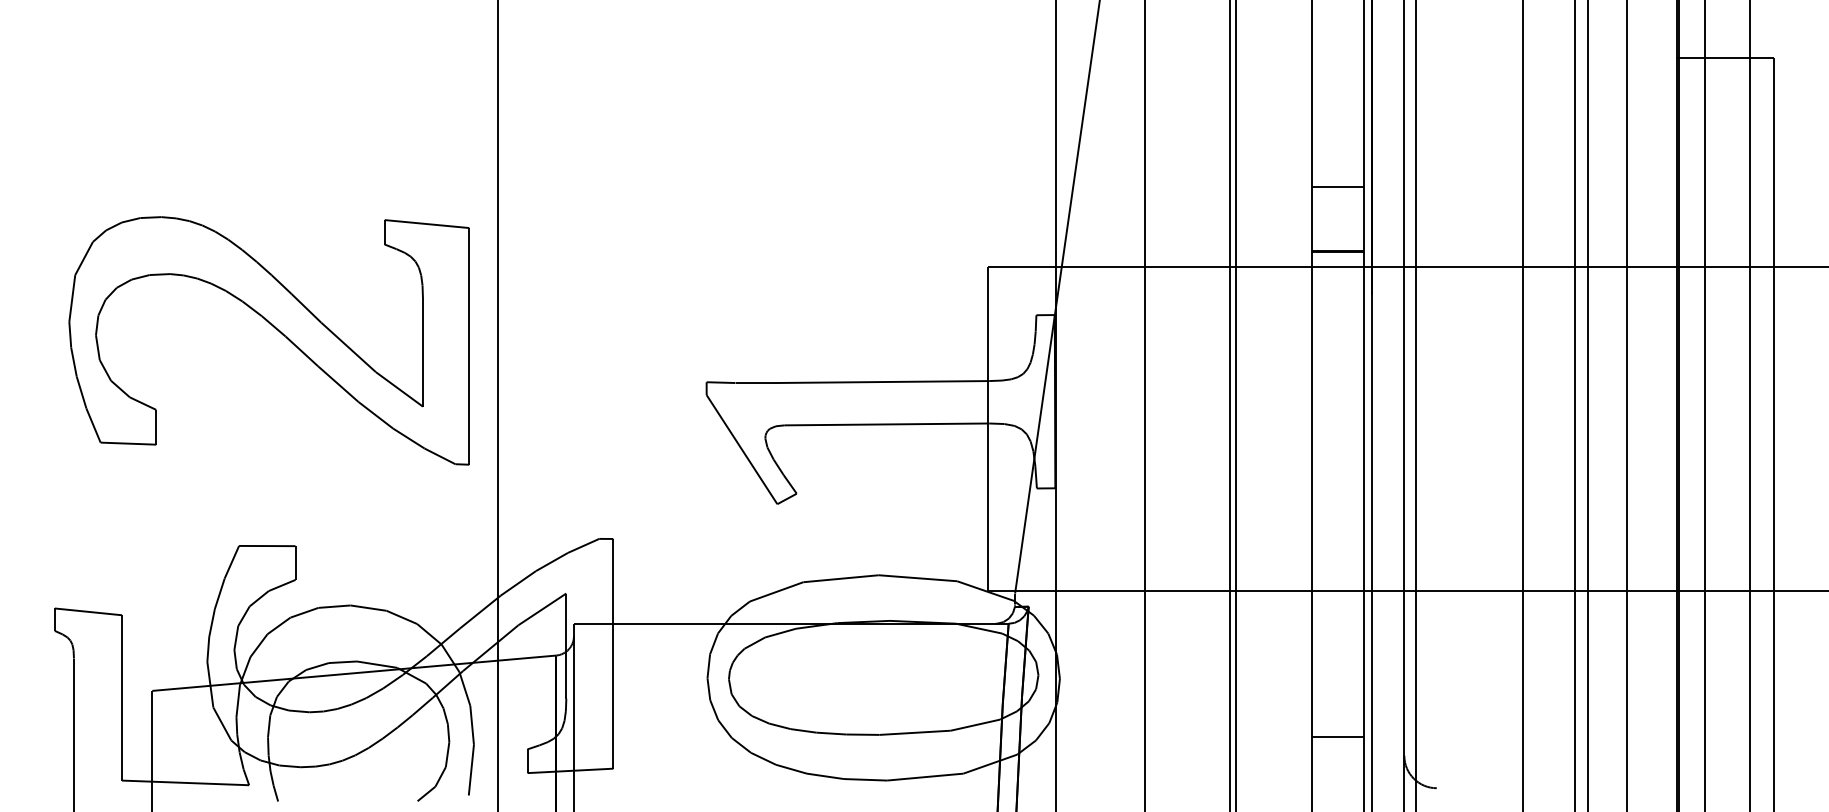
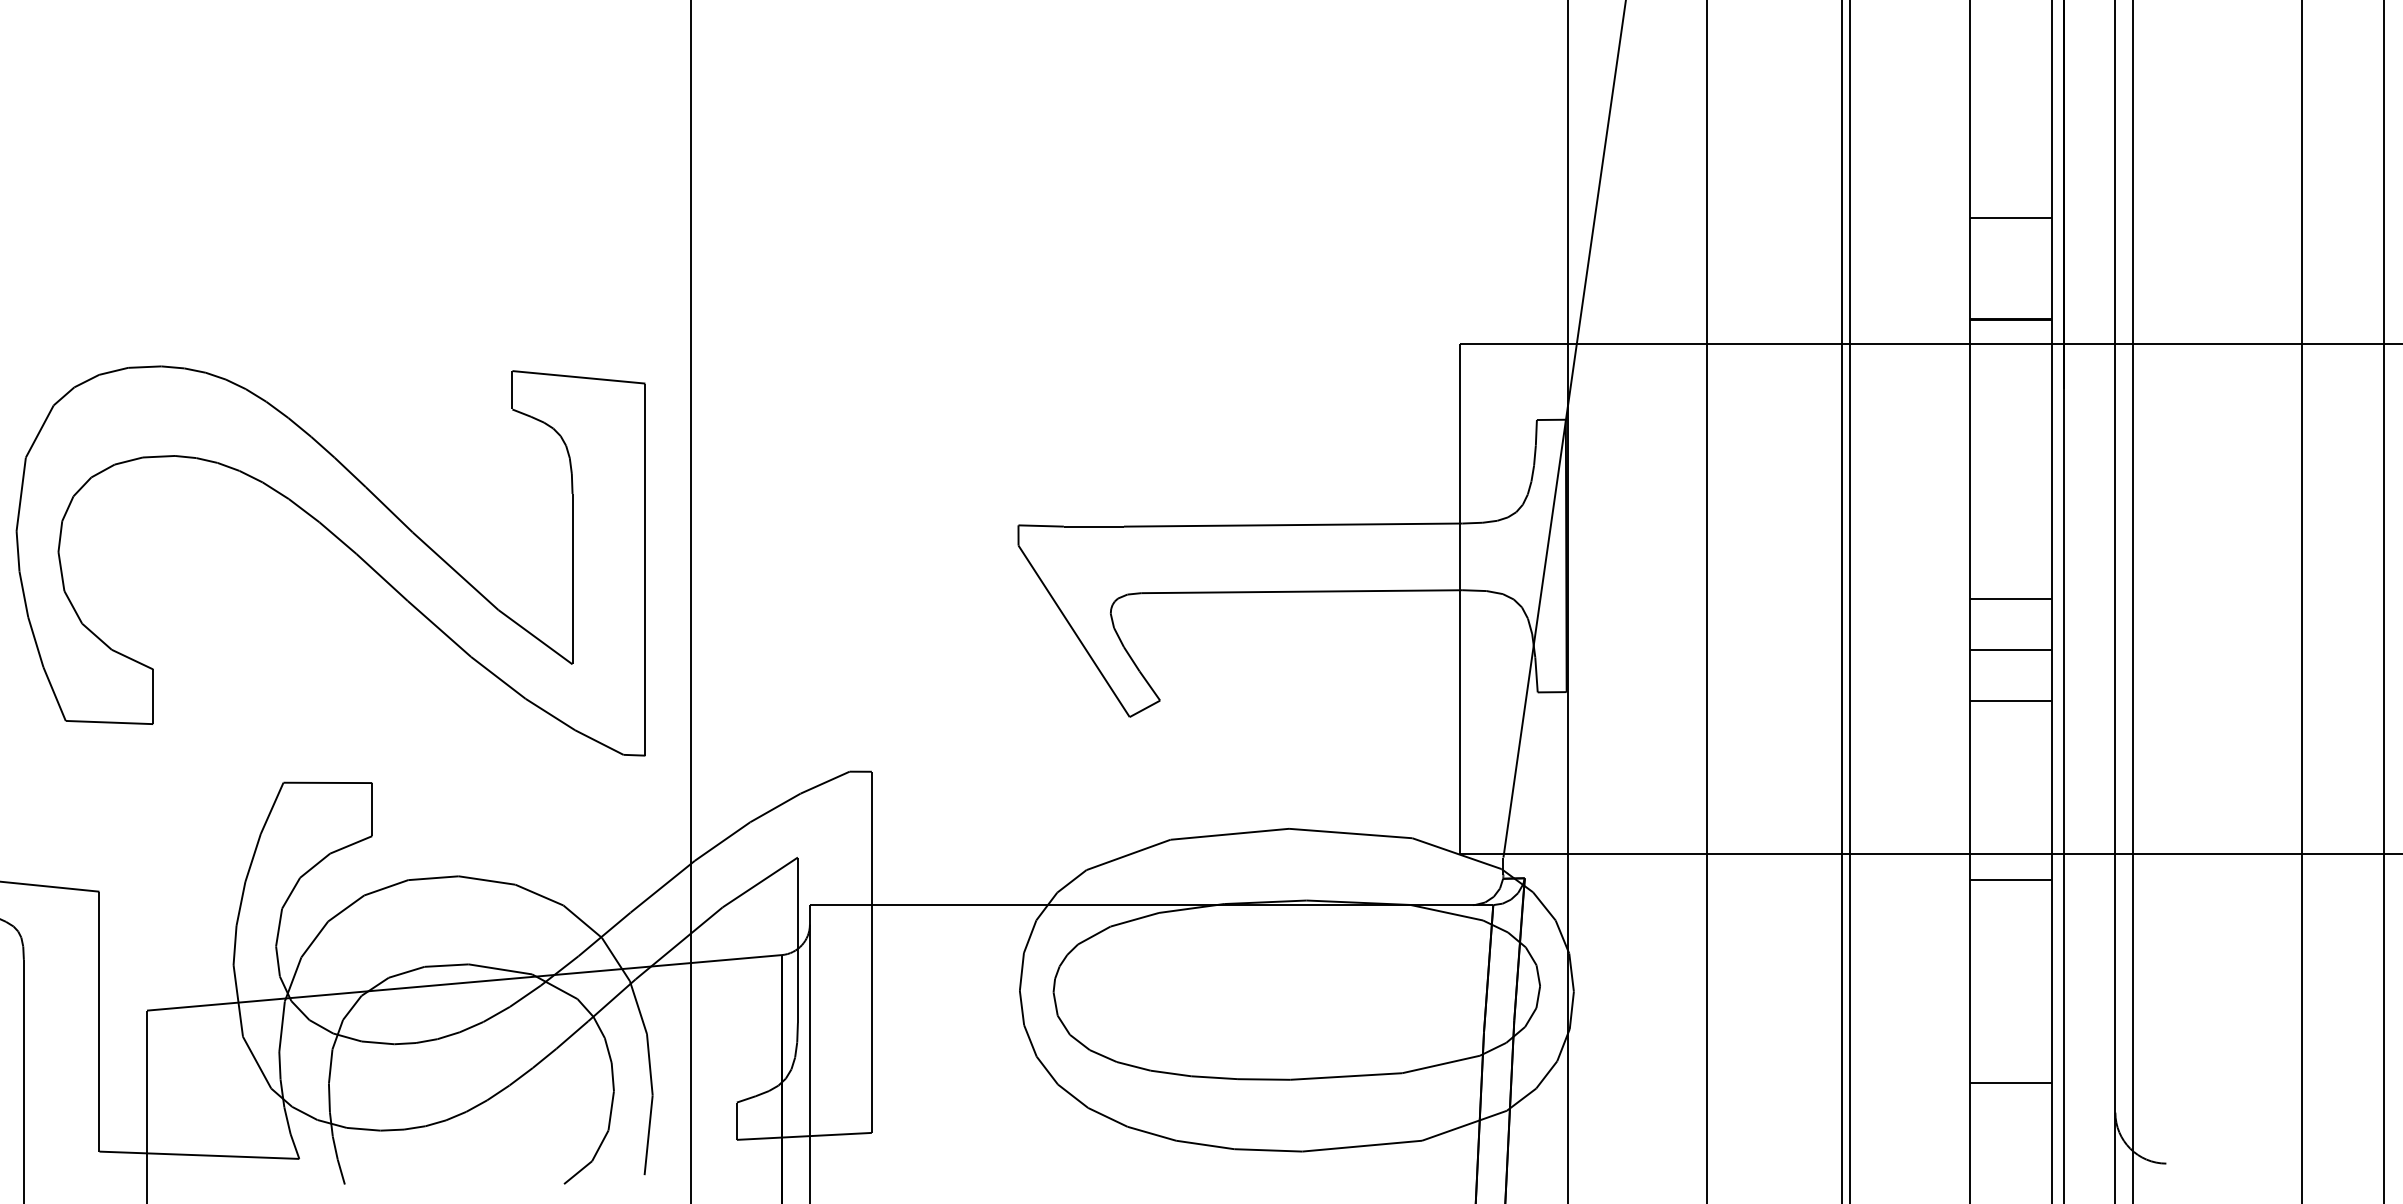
part: (275, 329) -> (340, 543), moved
line: (1337, 429) -> (2010, 599), added
line: (1337, 461) -> (2010, 649), added
line: (1337, 493) -> (2010, 700), added
line: (1337, 607) -> (2010, 879), added

